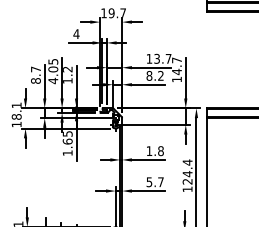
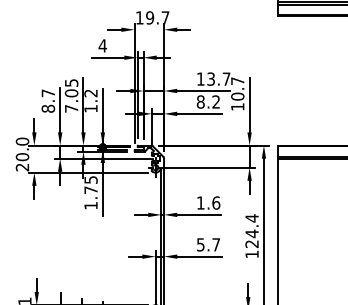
text: (176, 71) -> (237, 96), 14.7 -> 10.7
text: (53, 80) -> (71, 108), 4.05 -> 7.05
text: (16, 114) -> (22, 153), 18.1 -> 20.0
text: (67, 141) -> (90, 190), 1.65 -> 1.75
text: (160, 150) -> (215, 202), 1.8 -> 1.6

